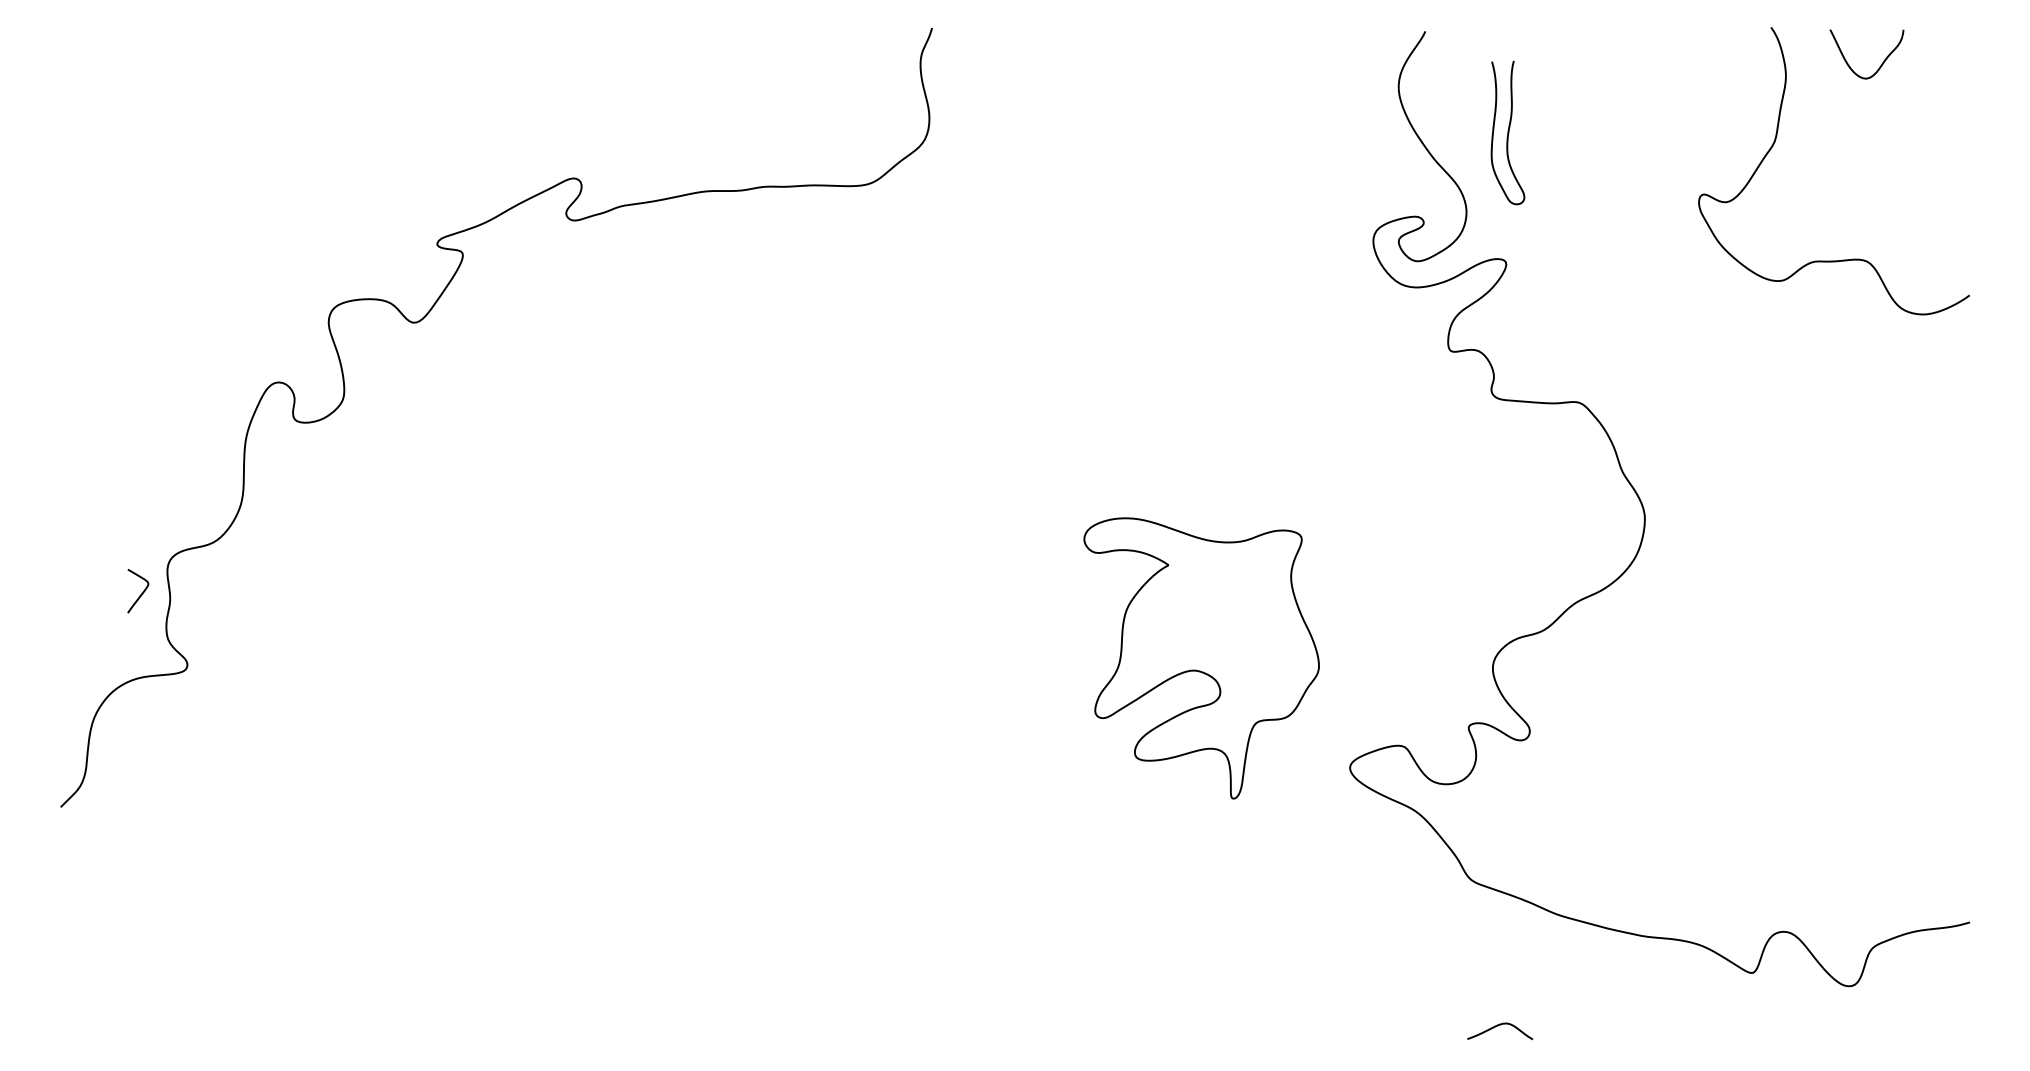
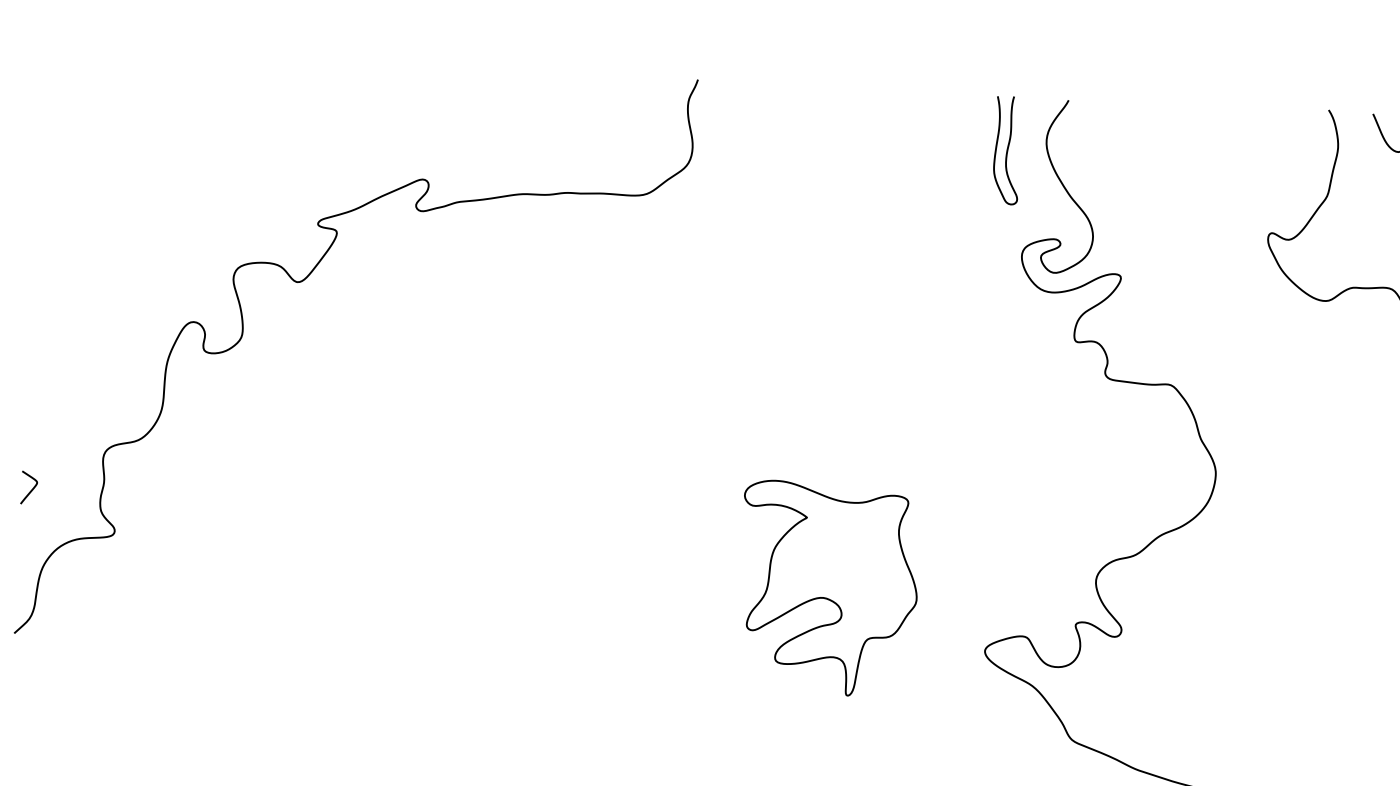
curve: (1507, 132) -> (1006, 150), moved
curve: (141, 593) -> (31, 489), moved
part: (1201, 658) -> (828, 589), moved

